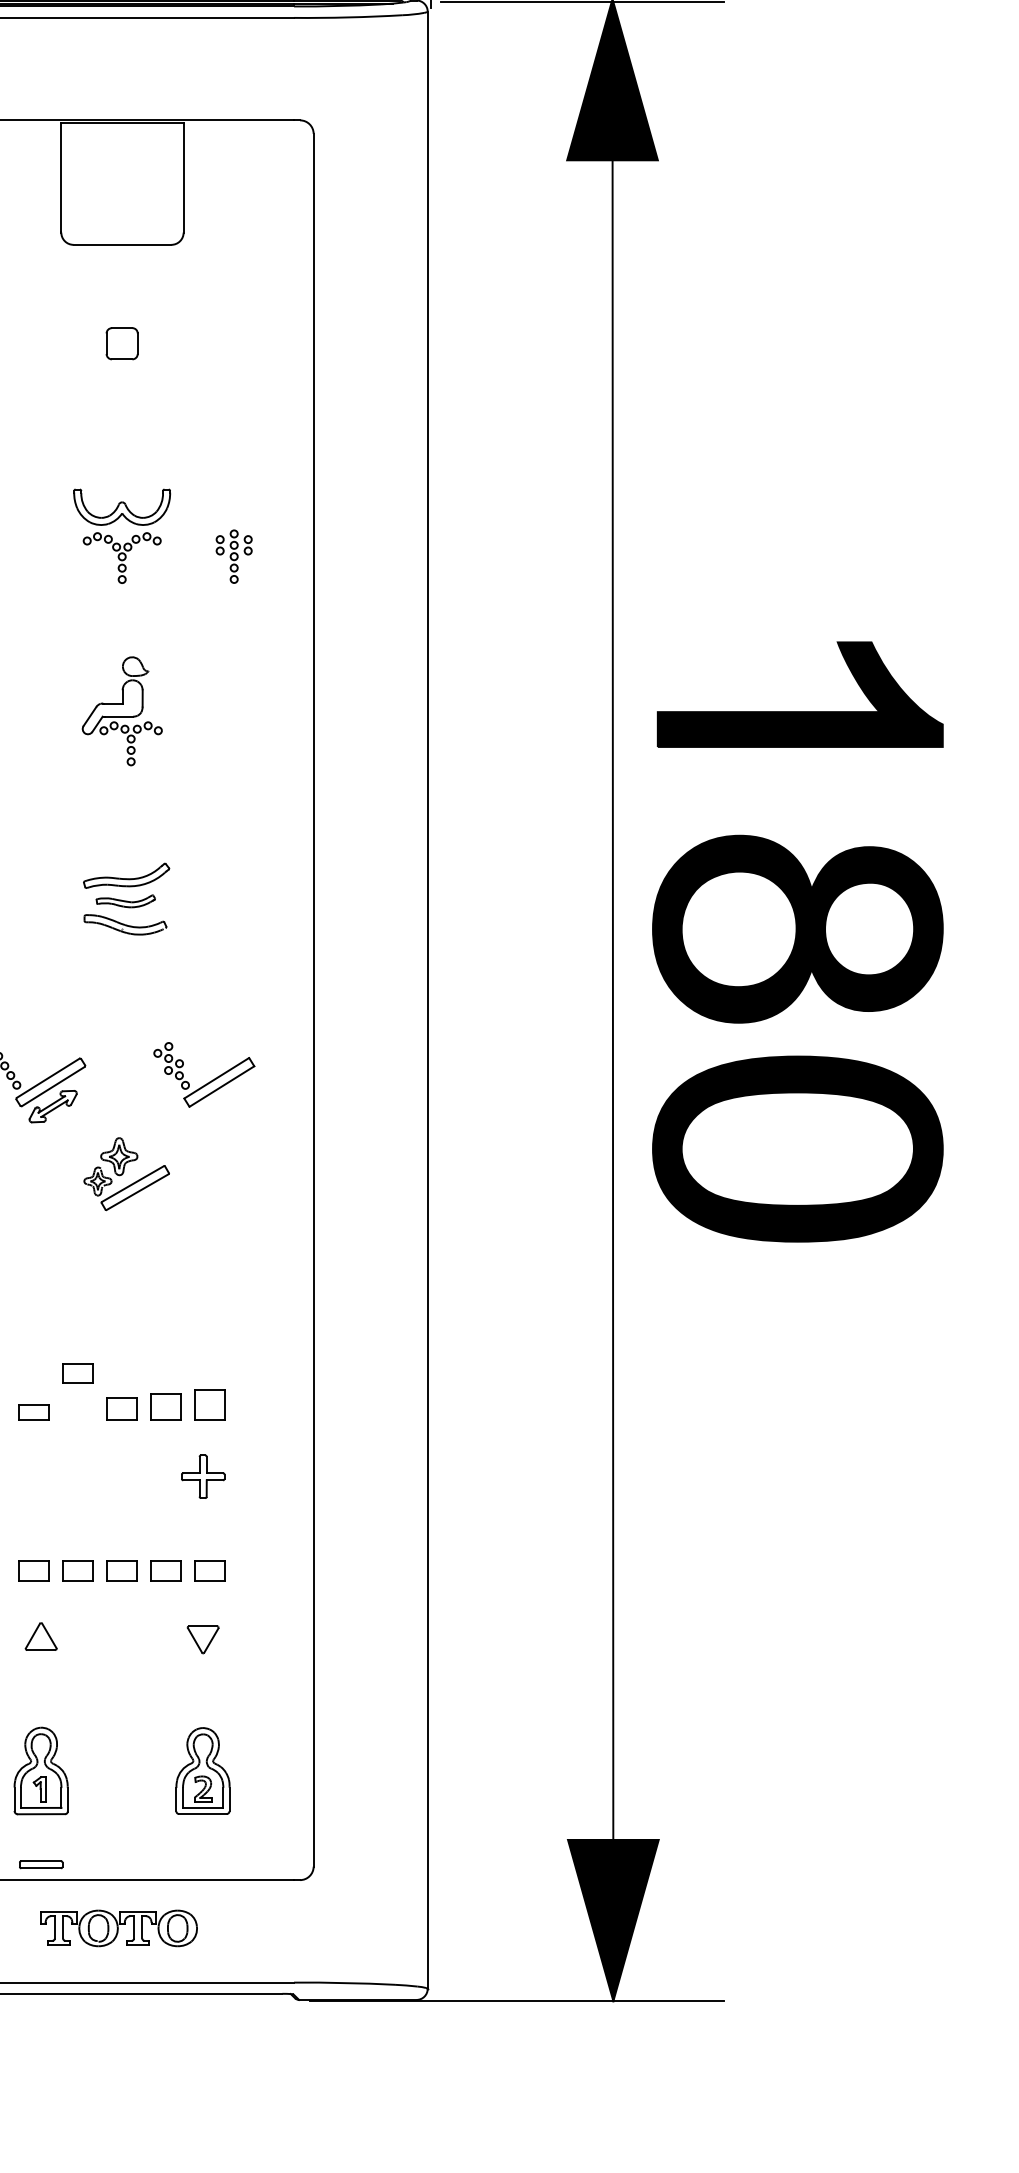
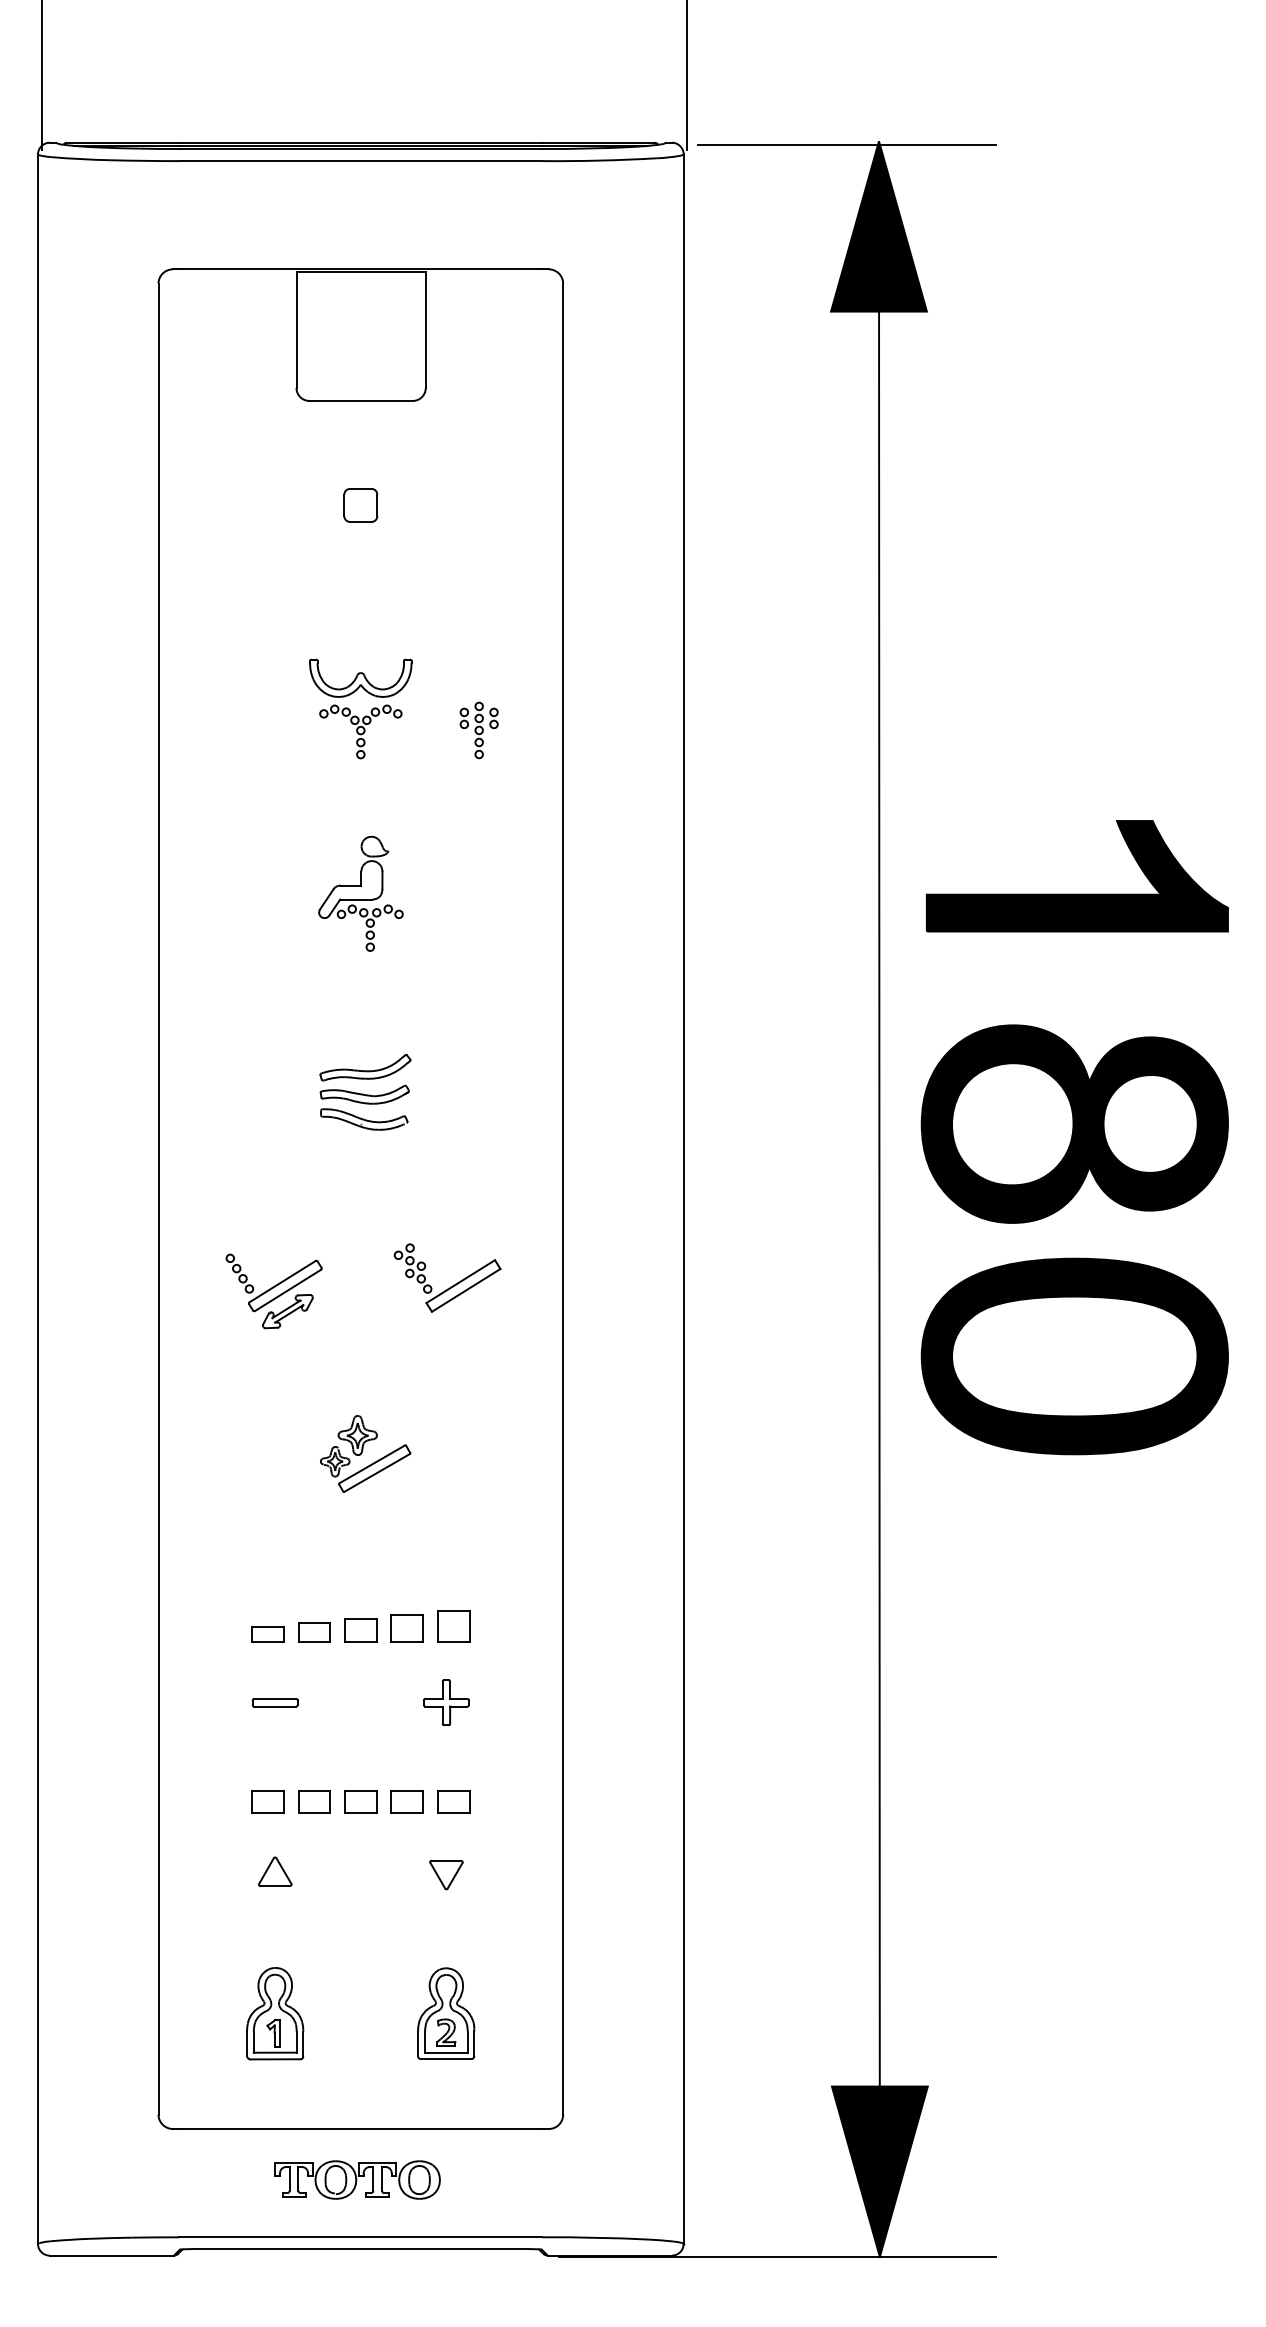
part: (125, 901) -> (364, 1094), size x1.43
part: (126, 1173) -> (365, 1453), moved
part: (78, 1373) -> (314, 1632), moved
part: (40, 1864) -> (274, 1702), moved

